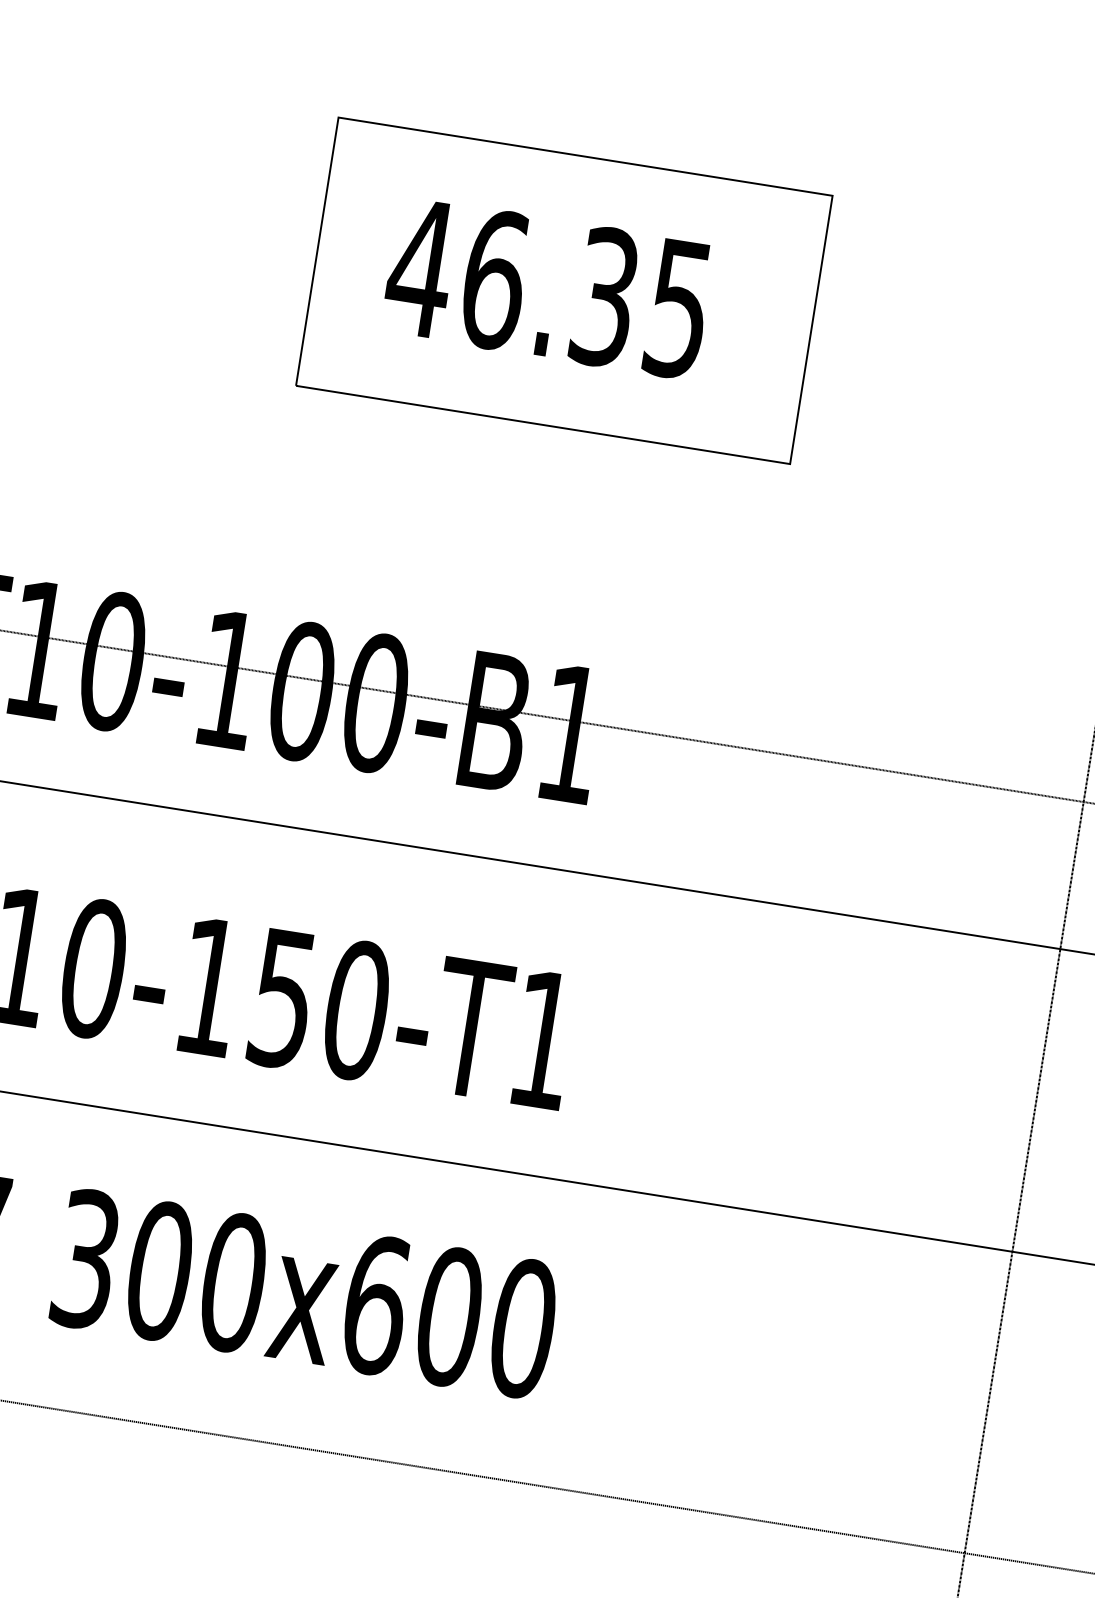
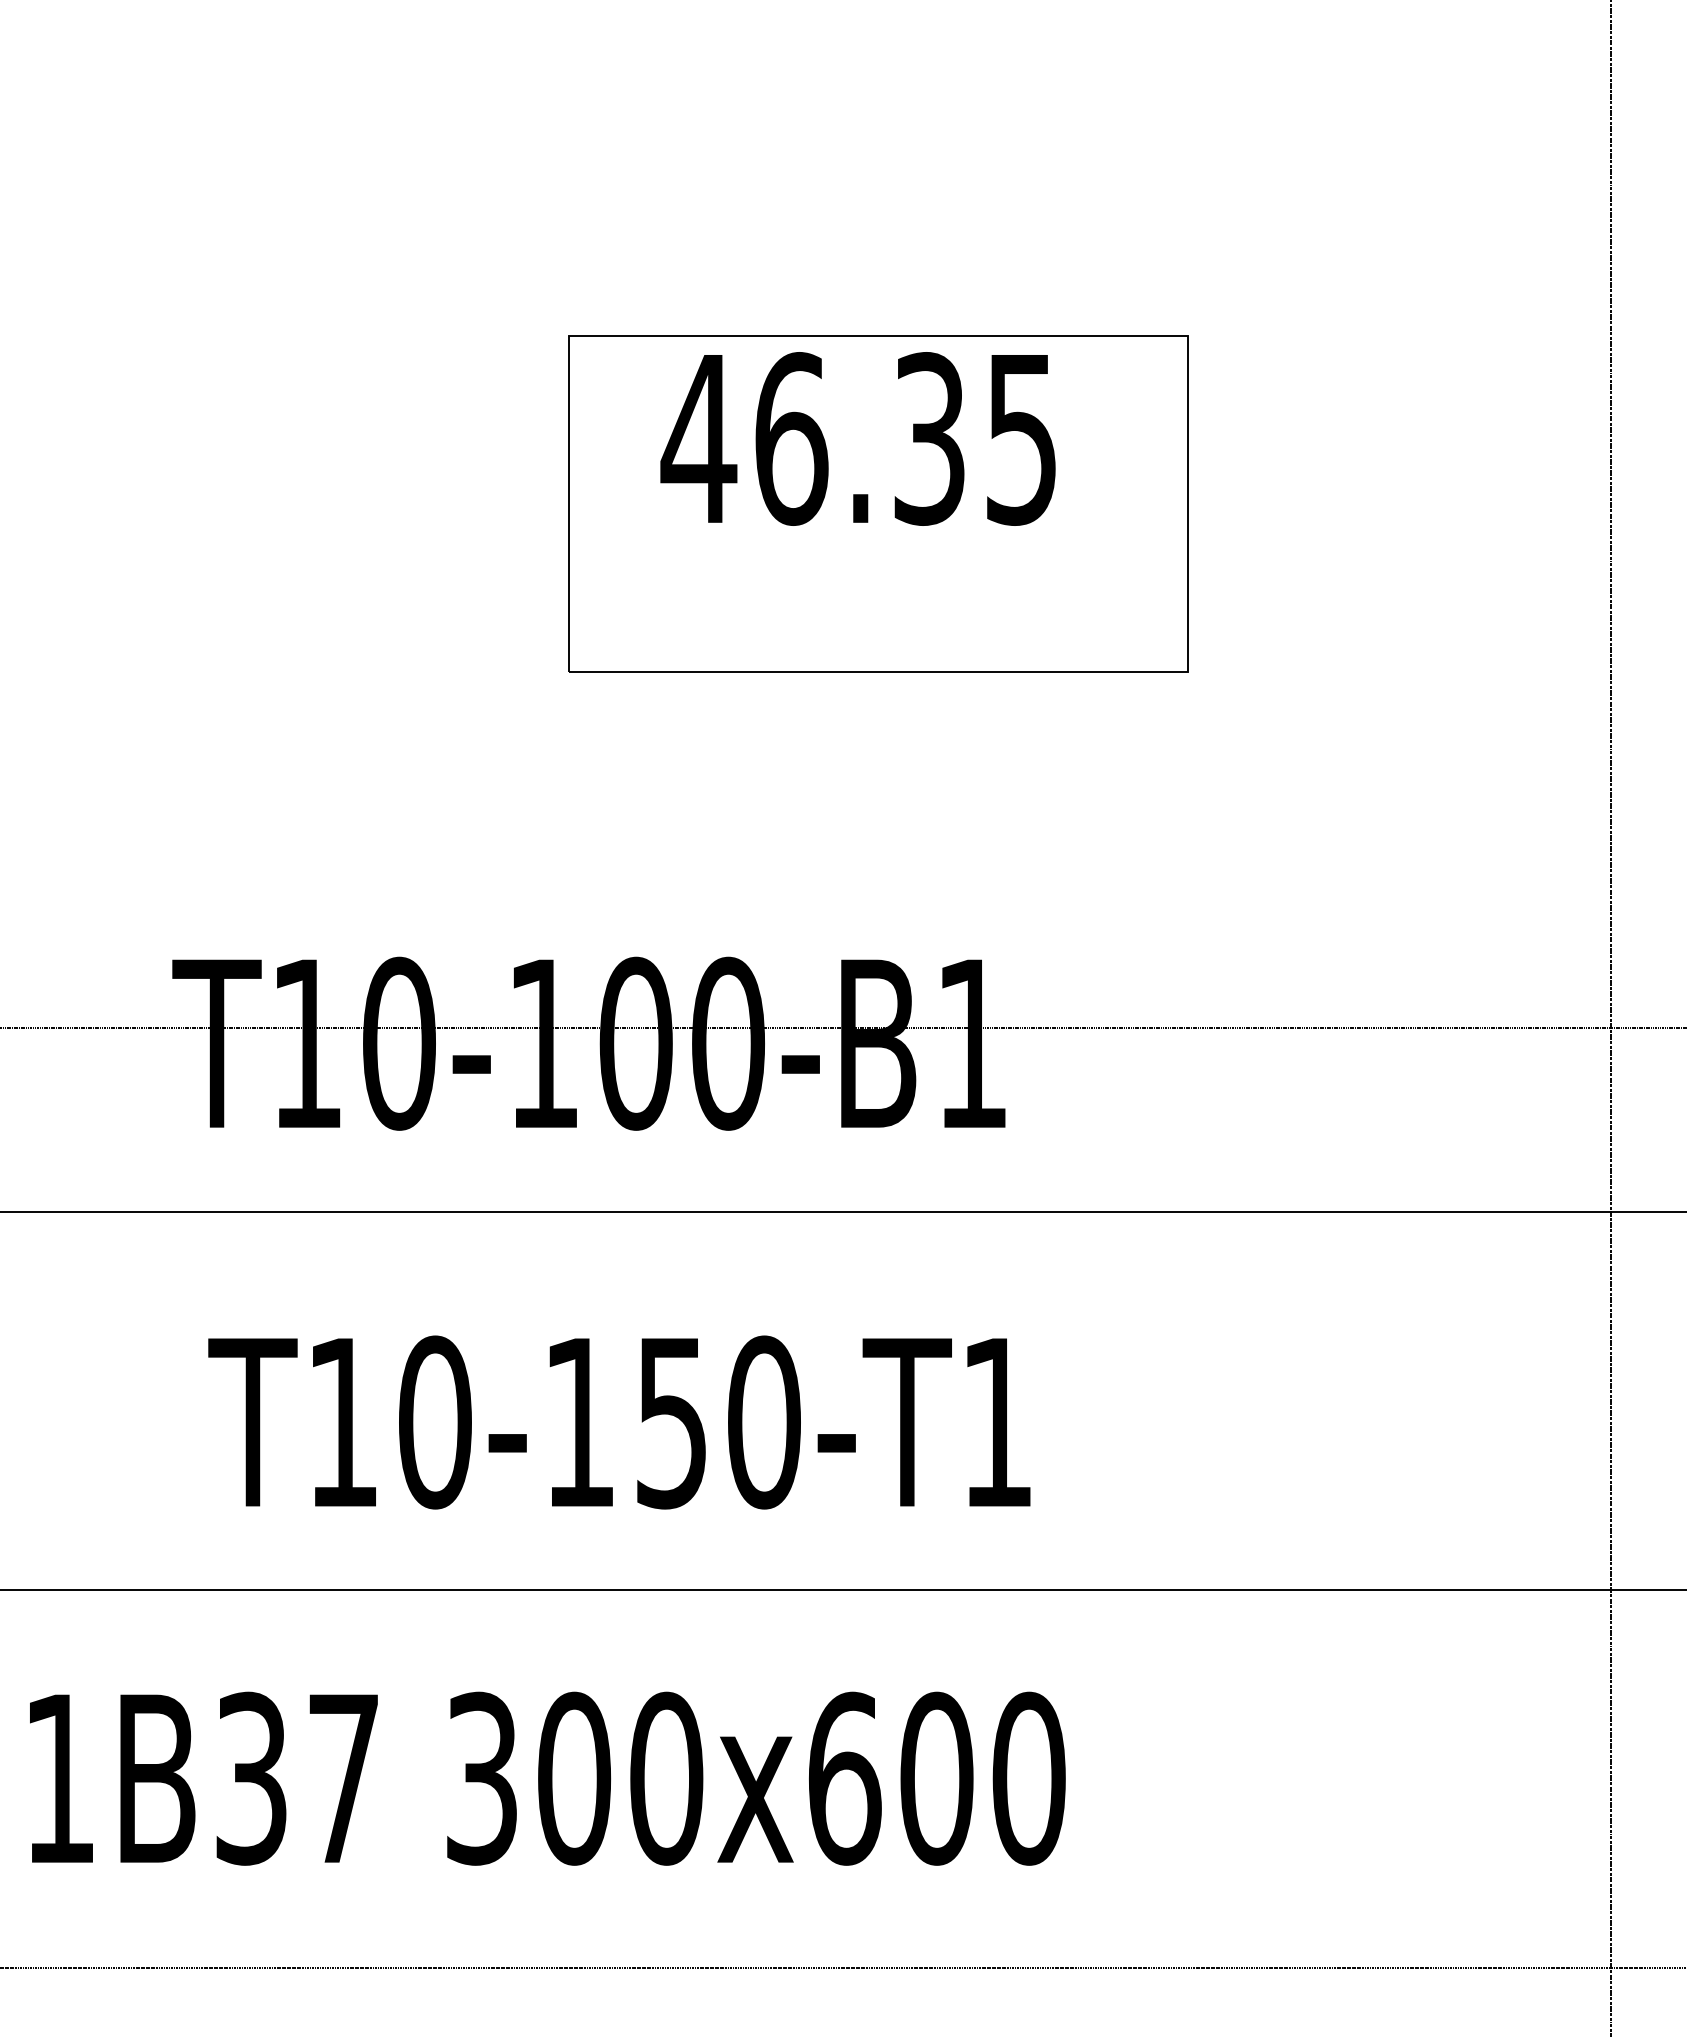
text: (547, 287) -> (857, 438), moved

